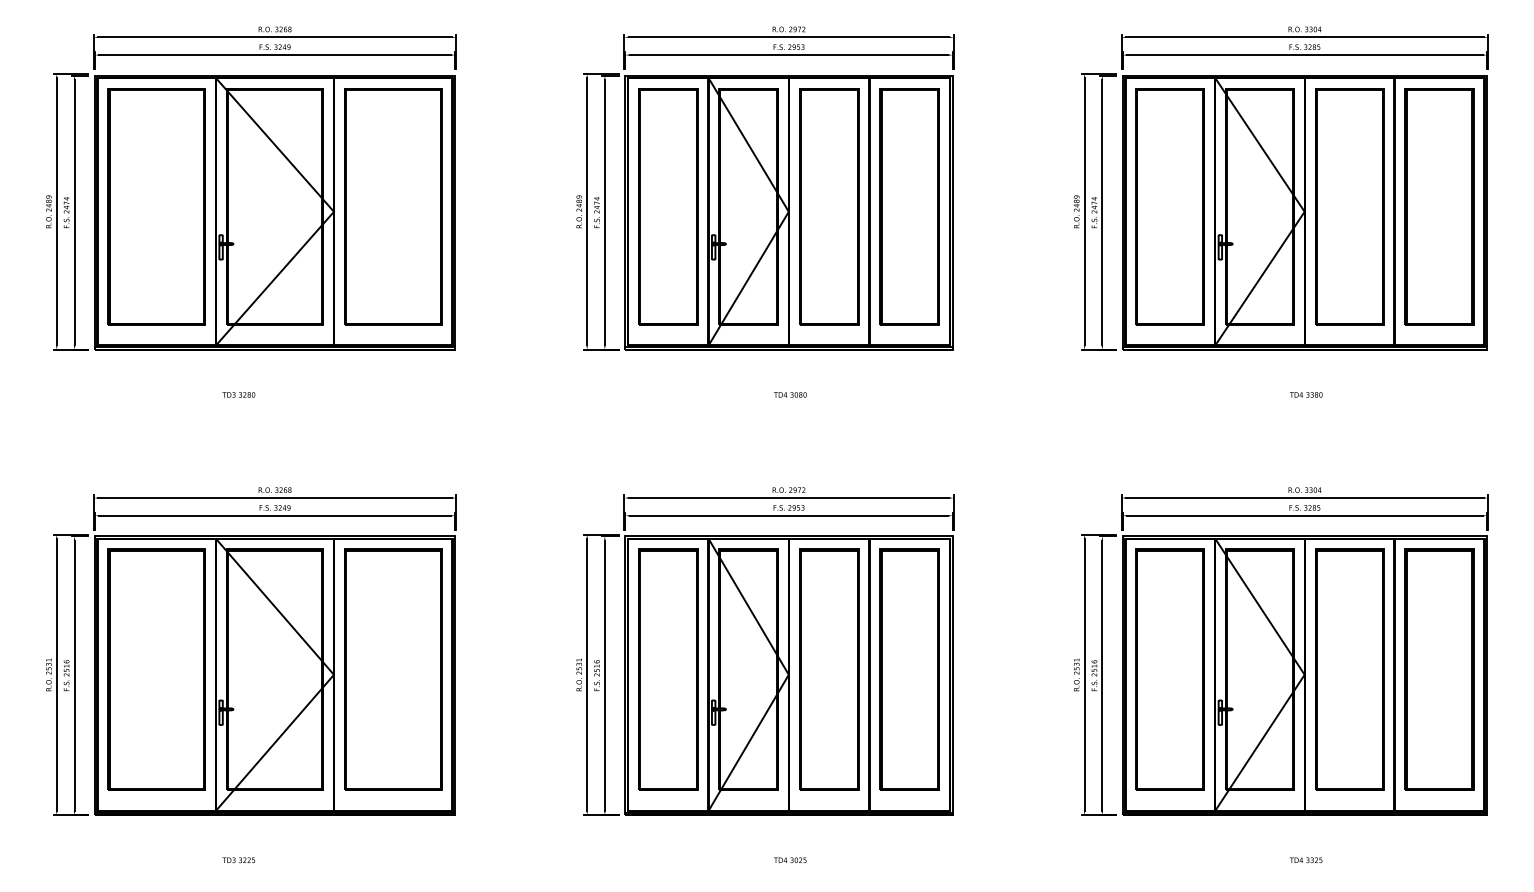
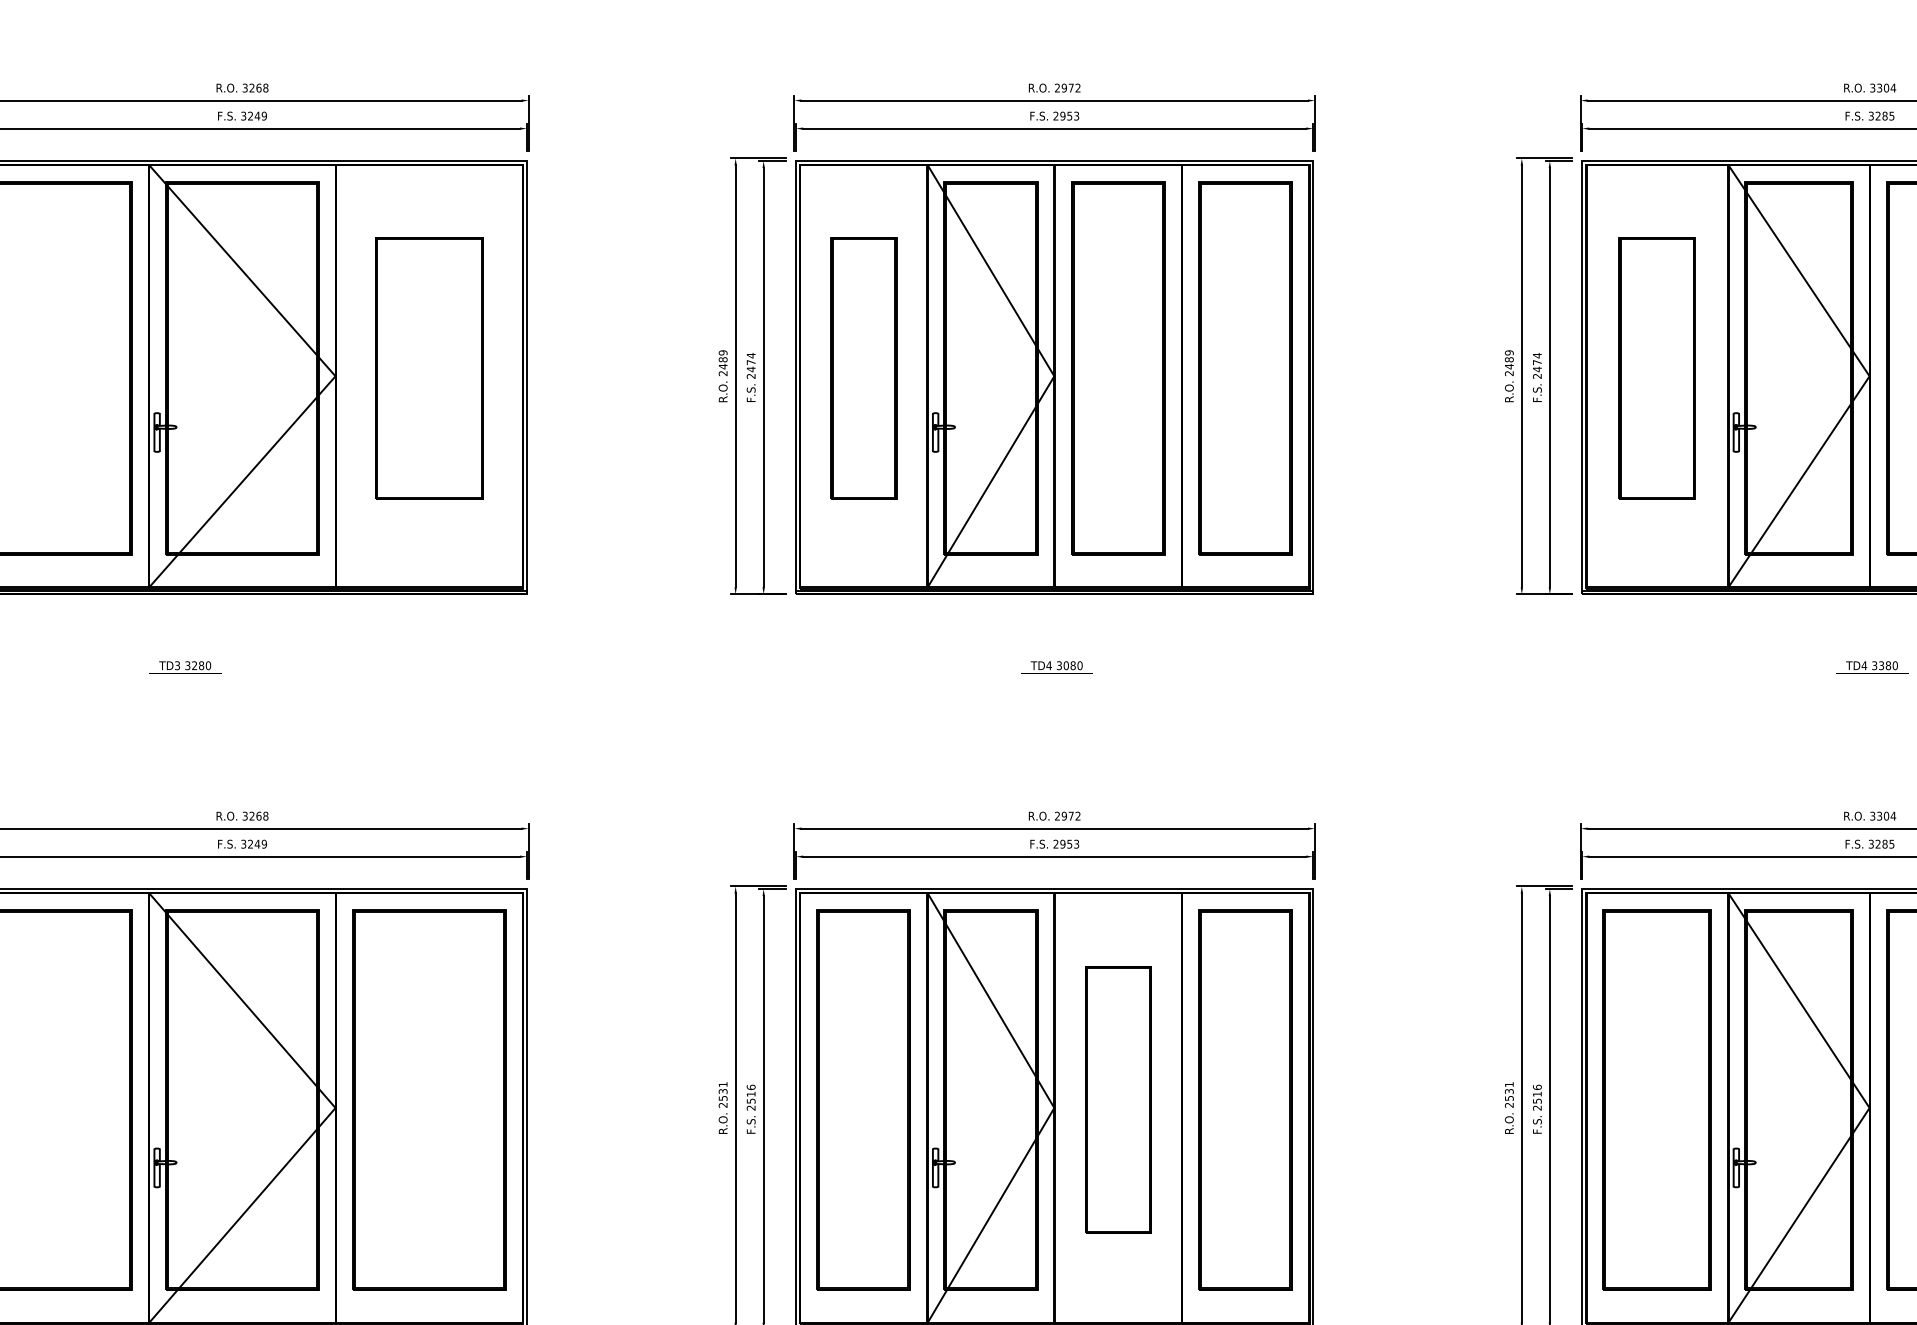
part: (393, 206) -> (429, 367), size x0.7
part: (668, 206) -> (864, 367), size x0.7
part: (1169, 206) -> (1655, 367), size x0.7
part: (829, 669) -> (1118, 1099), size x0.7

